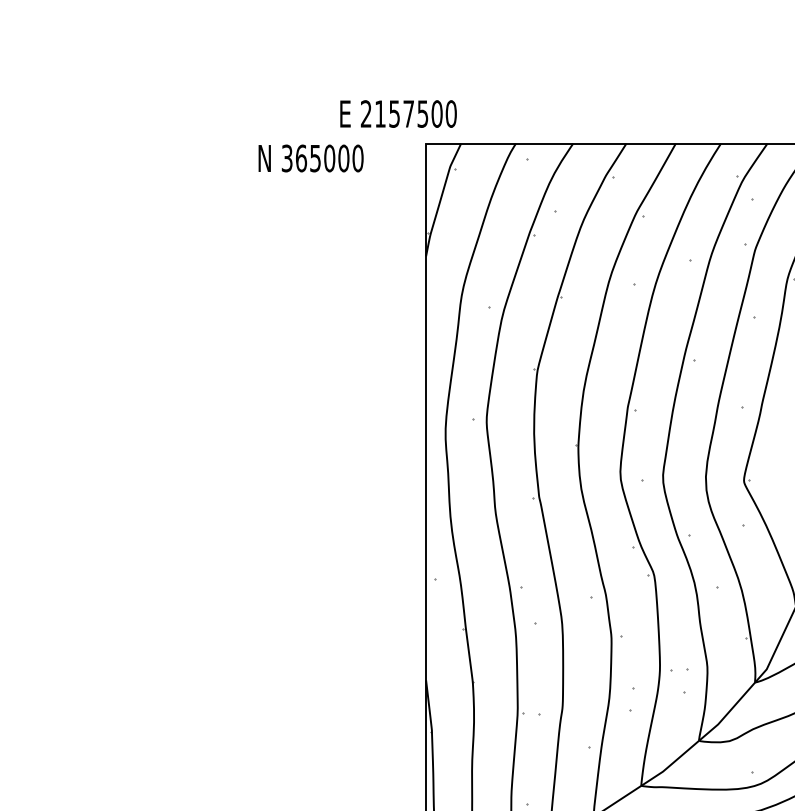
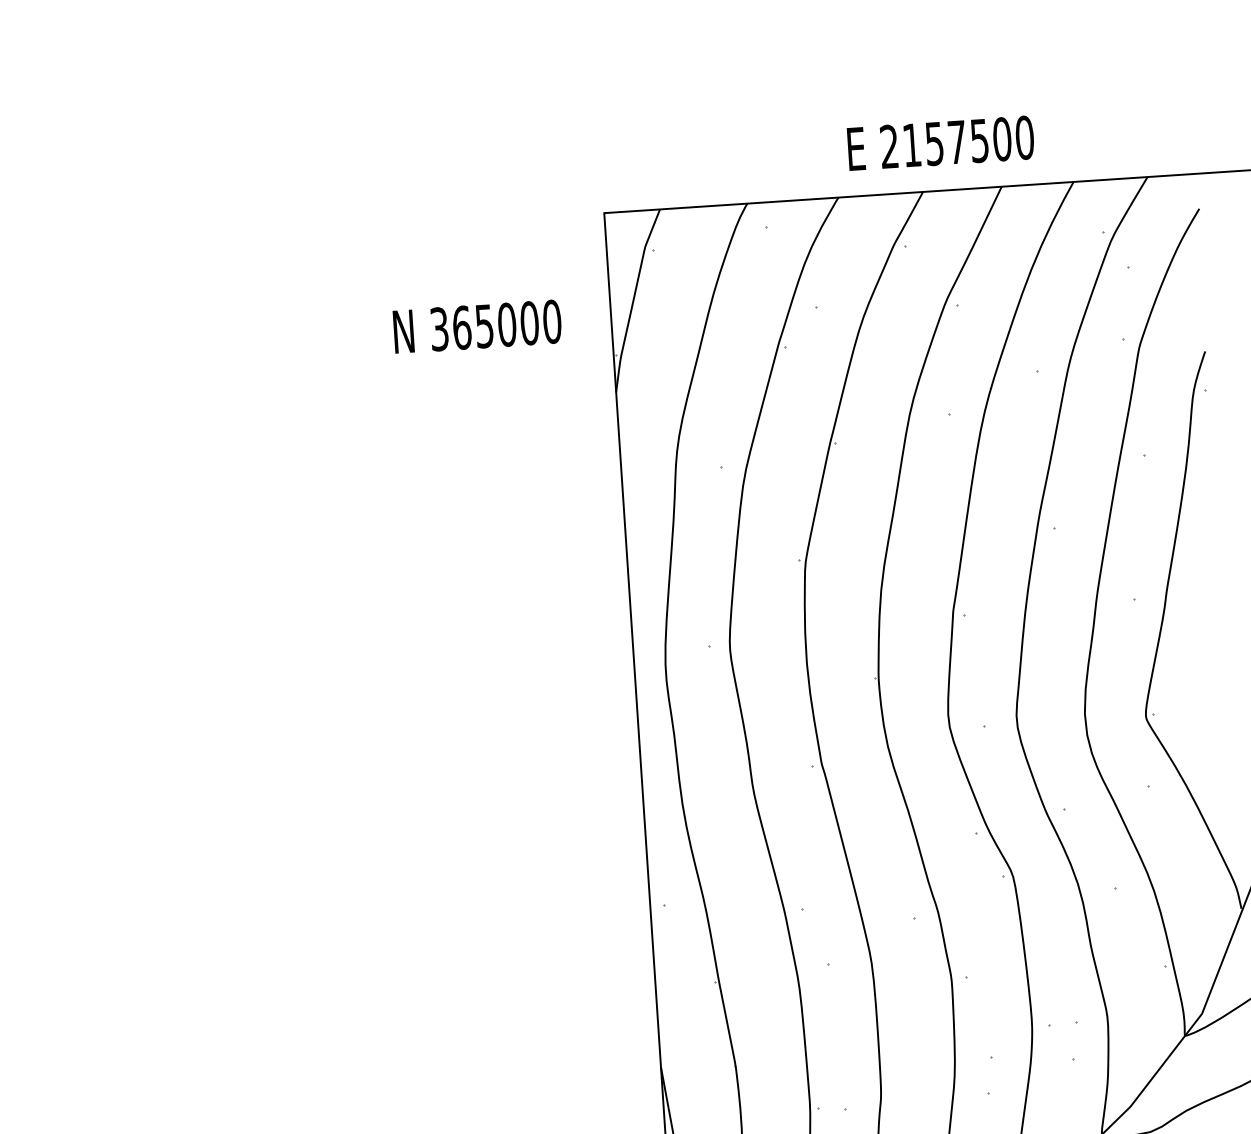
text: (398, 113) -> (940, 142), moved
text: (310, 158) -> (476, 326), moved

